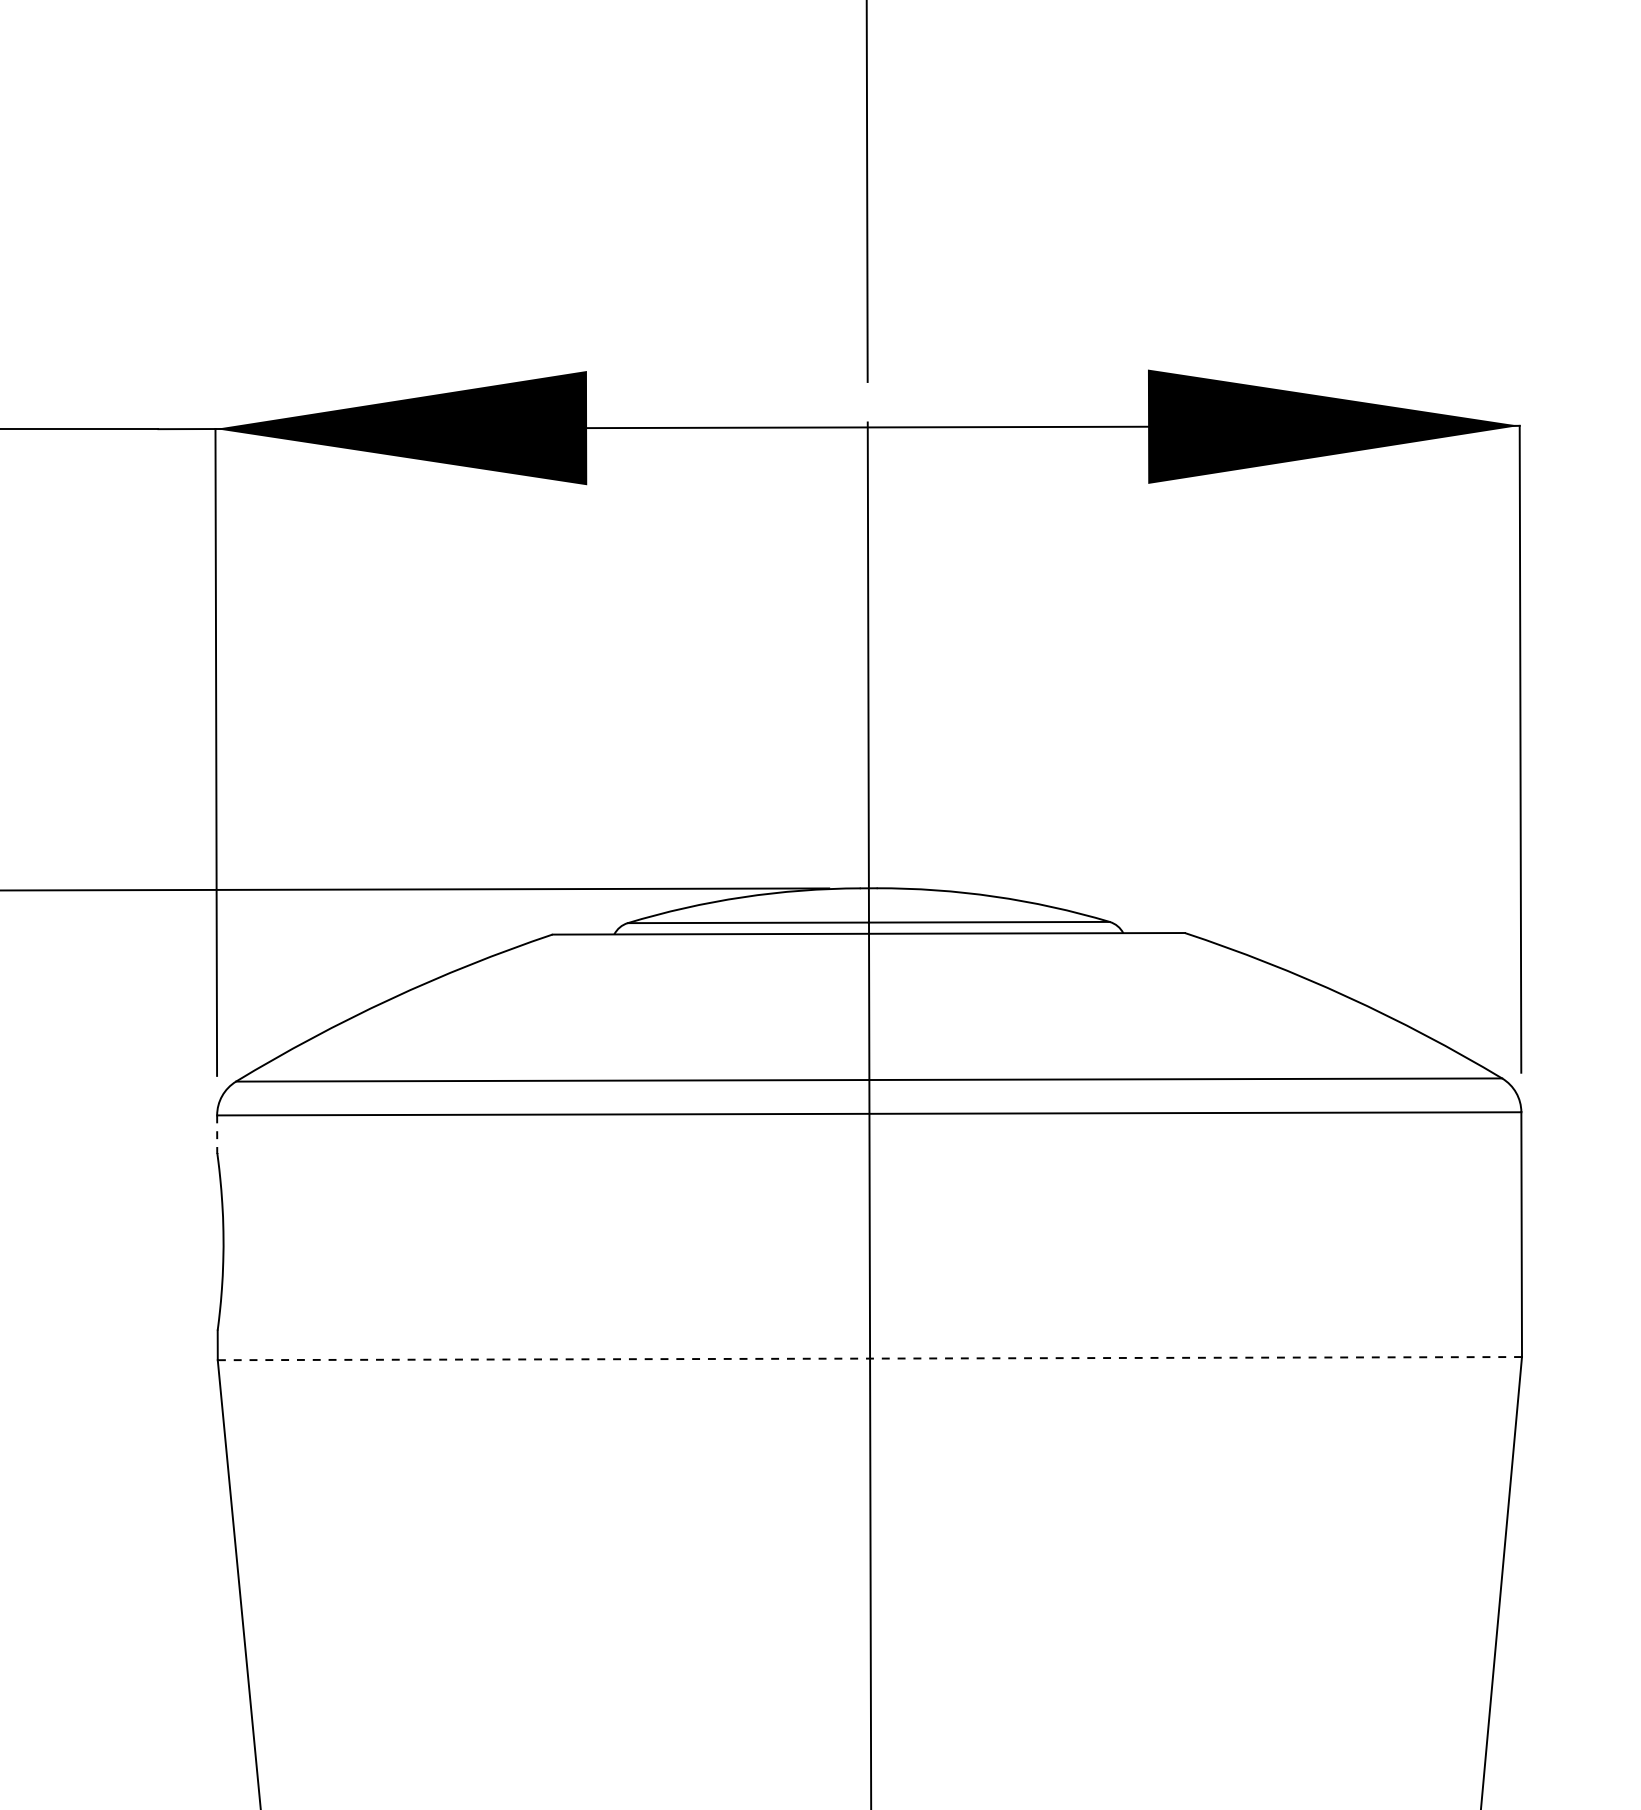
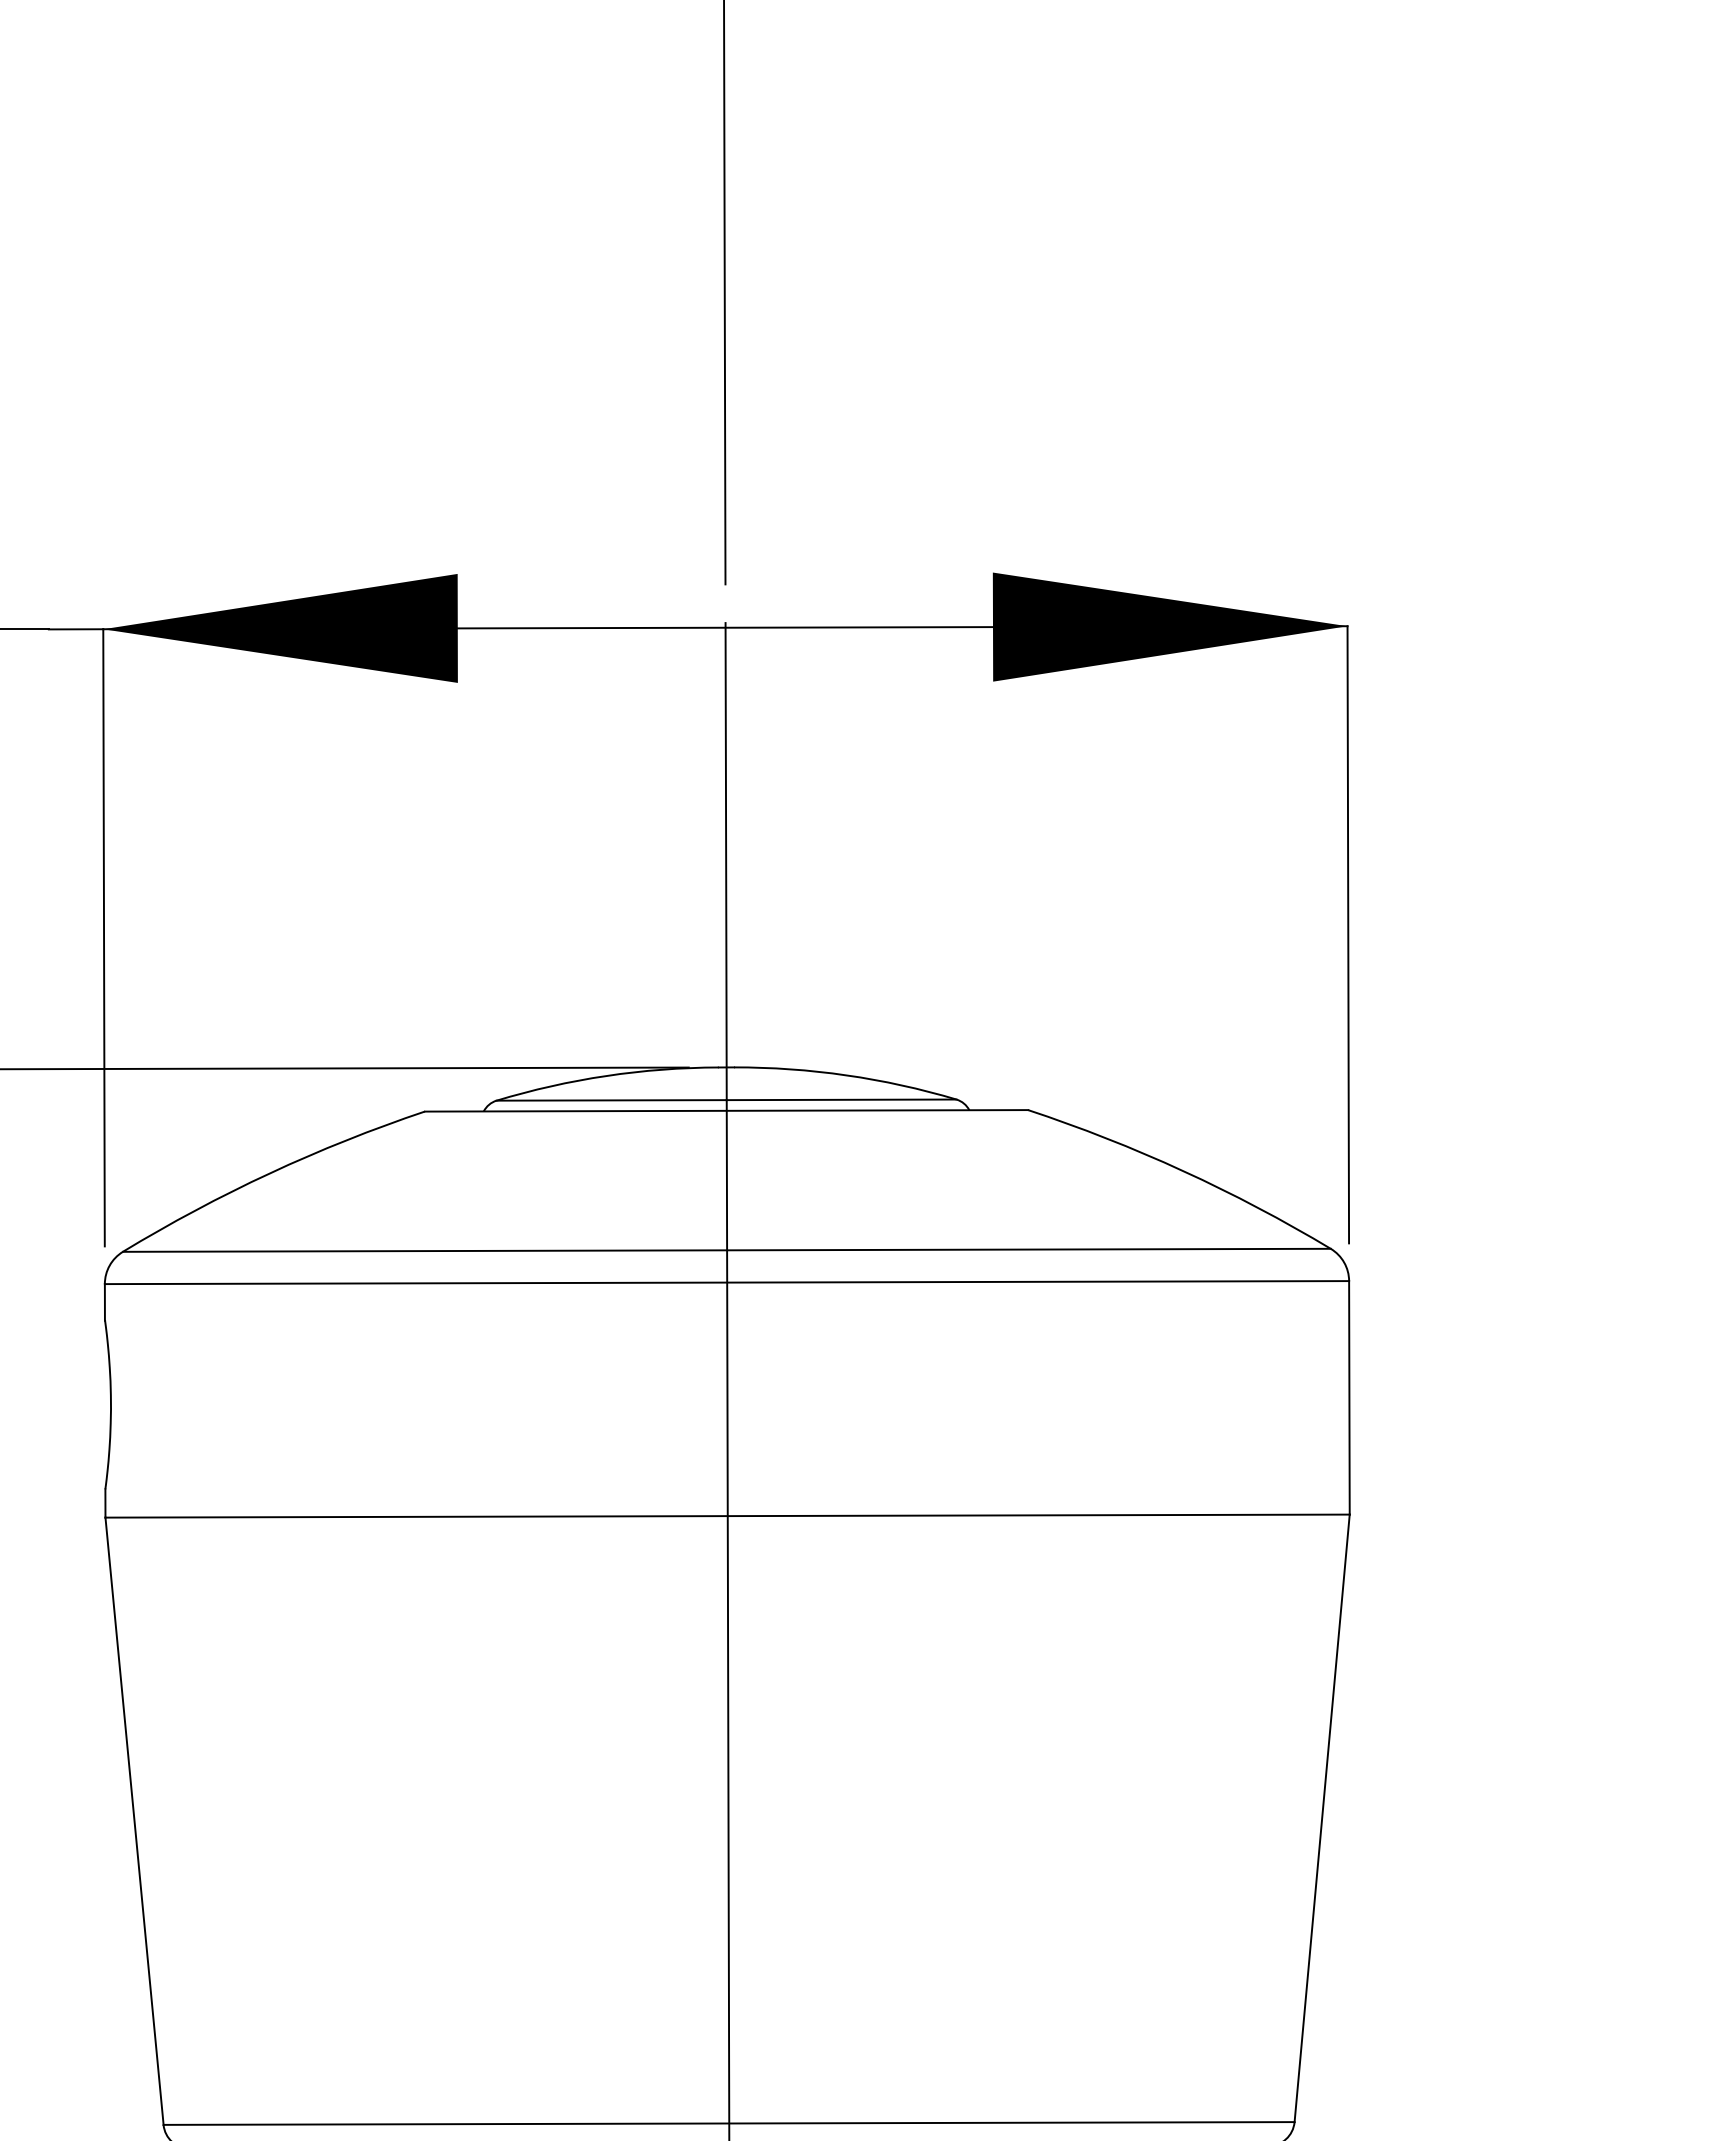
line: (216, 1134) -> (104, 1302), dashed -> solid
line: (869, 1359) -> (727, 1516), dashed -> solid

